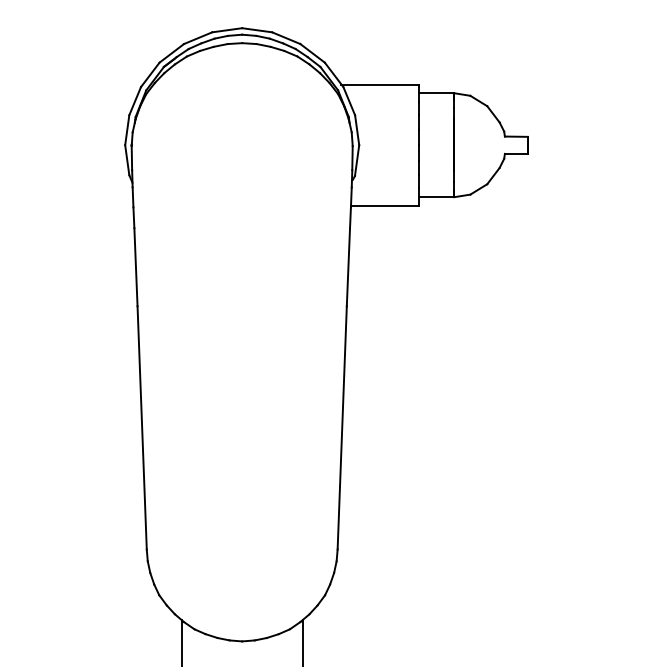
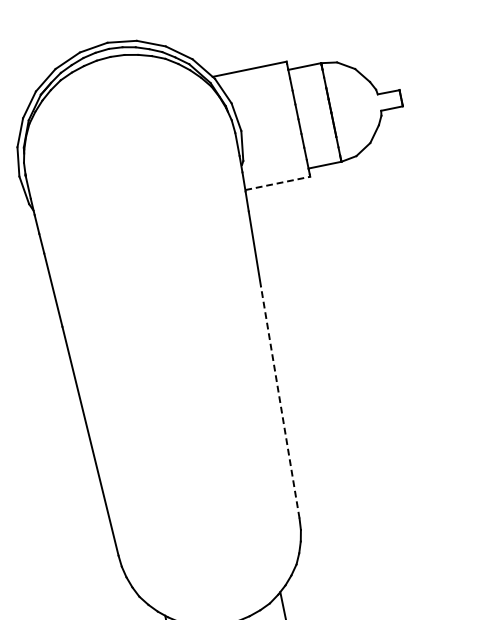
line: (385, 205) -> (277, 182), solid -> dashed
line: (342, 427) -> (280, 401), solid -> dashed

